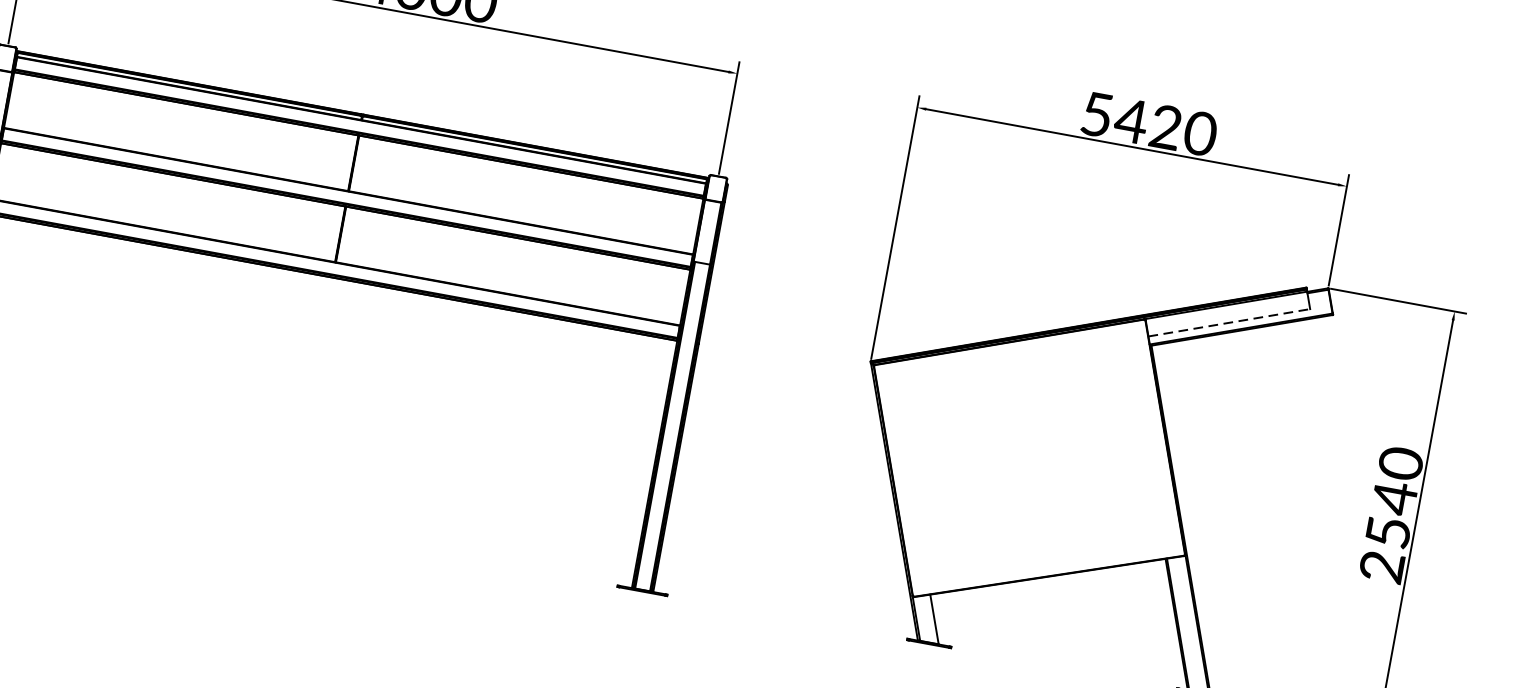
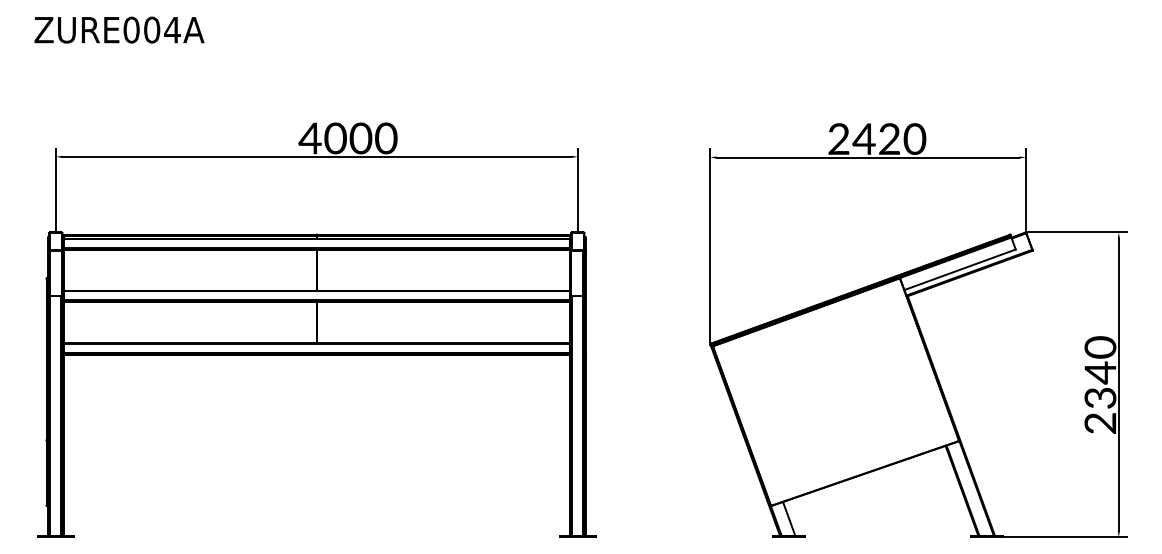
text: (1096, 113) -> (838, 138), 5420 -> 2420
line: (1229, 322) -> (960, 269), dashed -> solid
text: (1388, 533) -> (1100, 398), 2540 -> 2340

